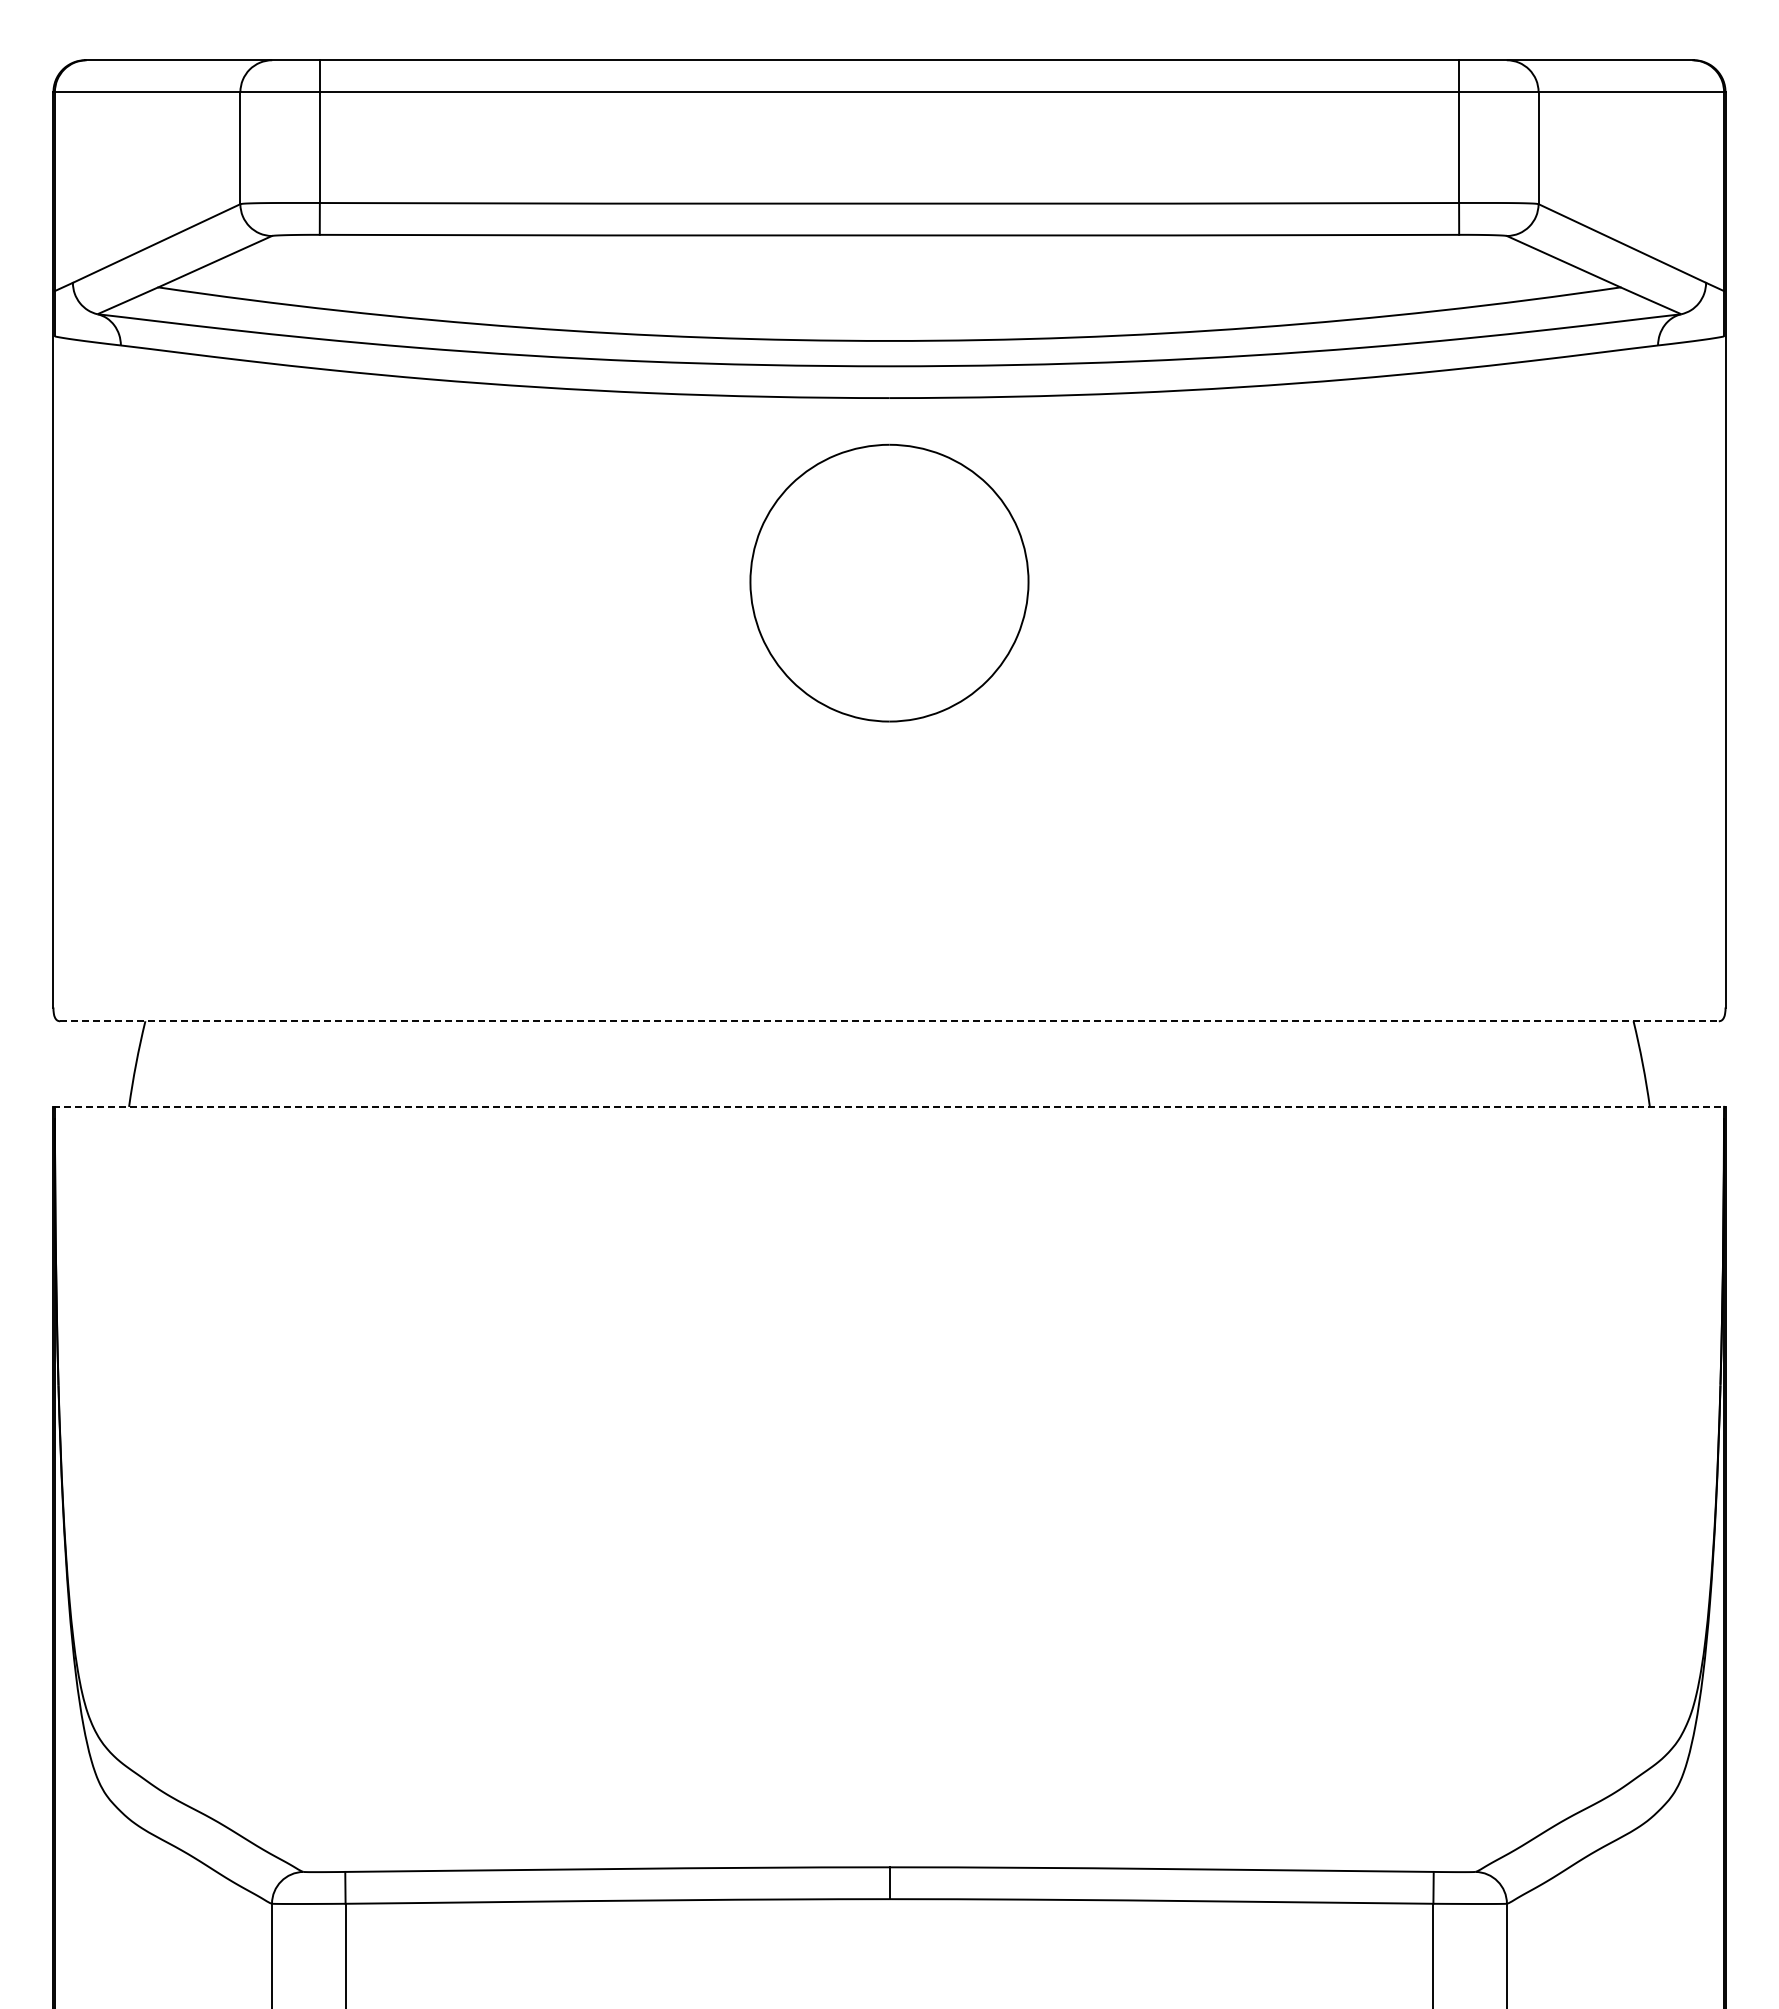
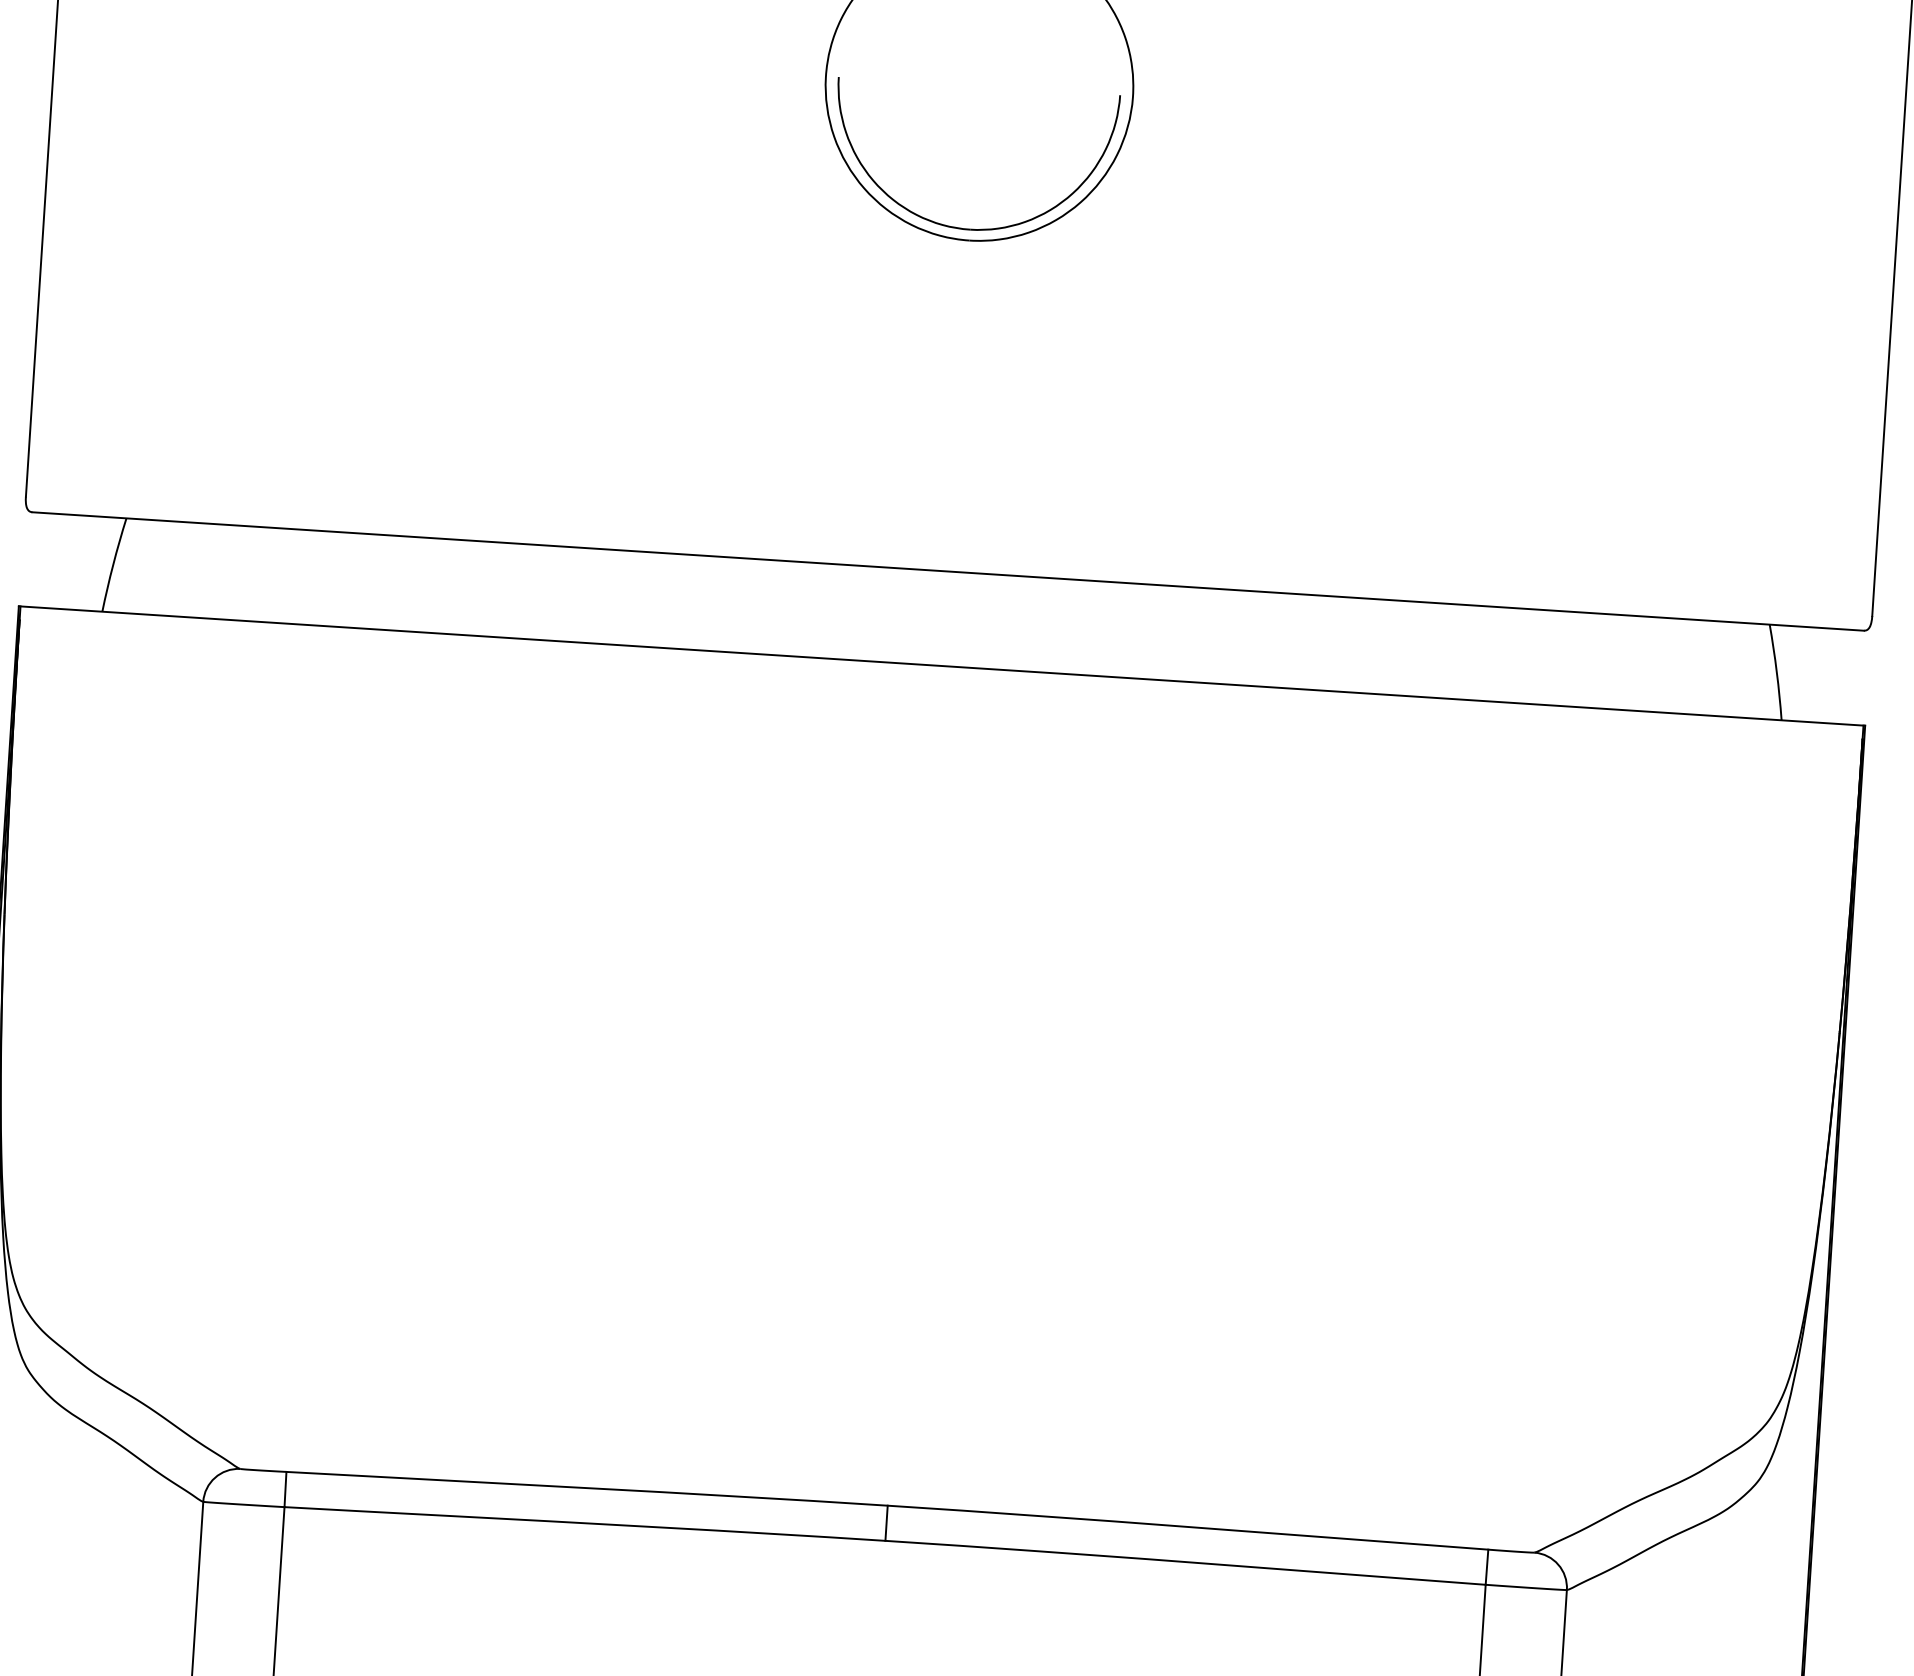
part: (889, 710) -> (970, 228), added
line: (890, 1021) -> (949, 571), dashed -> solid
line: (889, 1106) -> (942, 665), dashed -> solid

